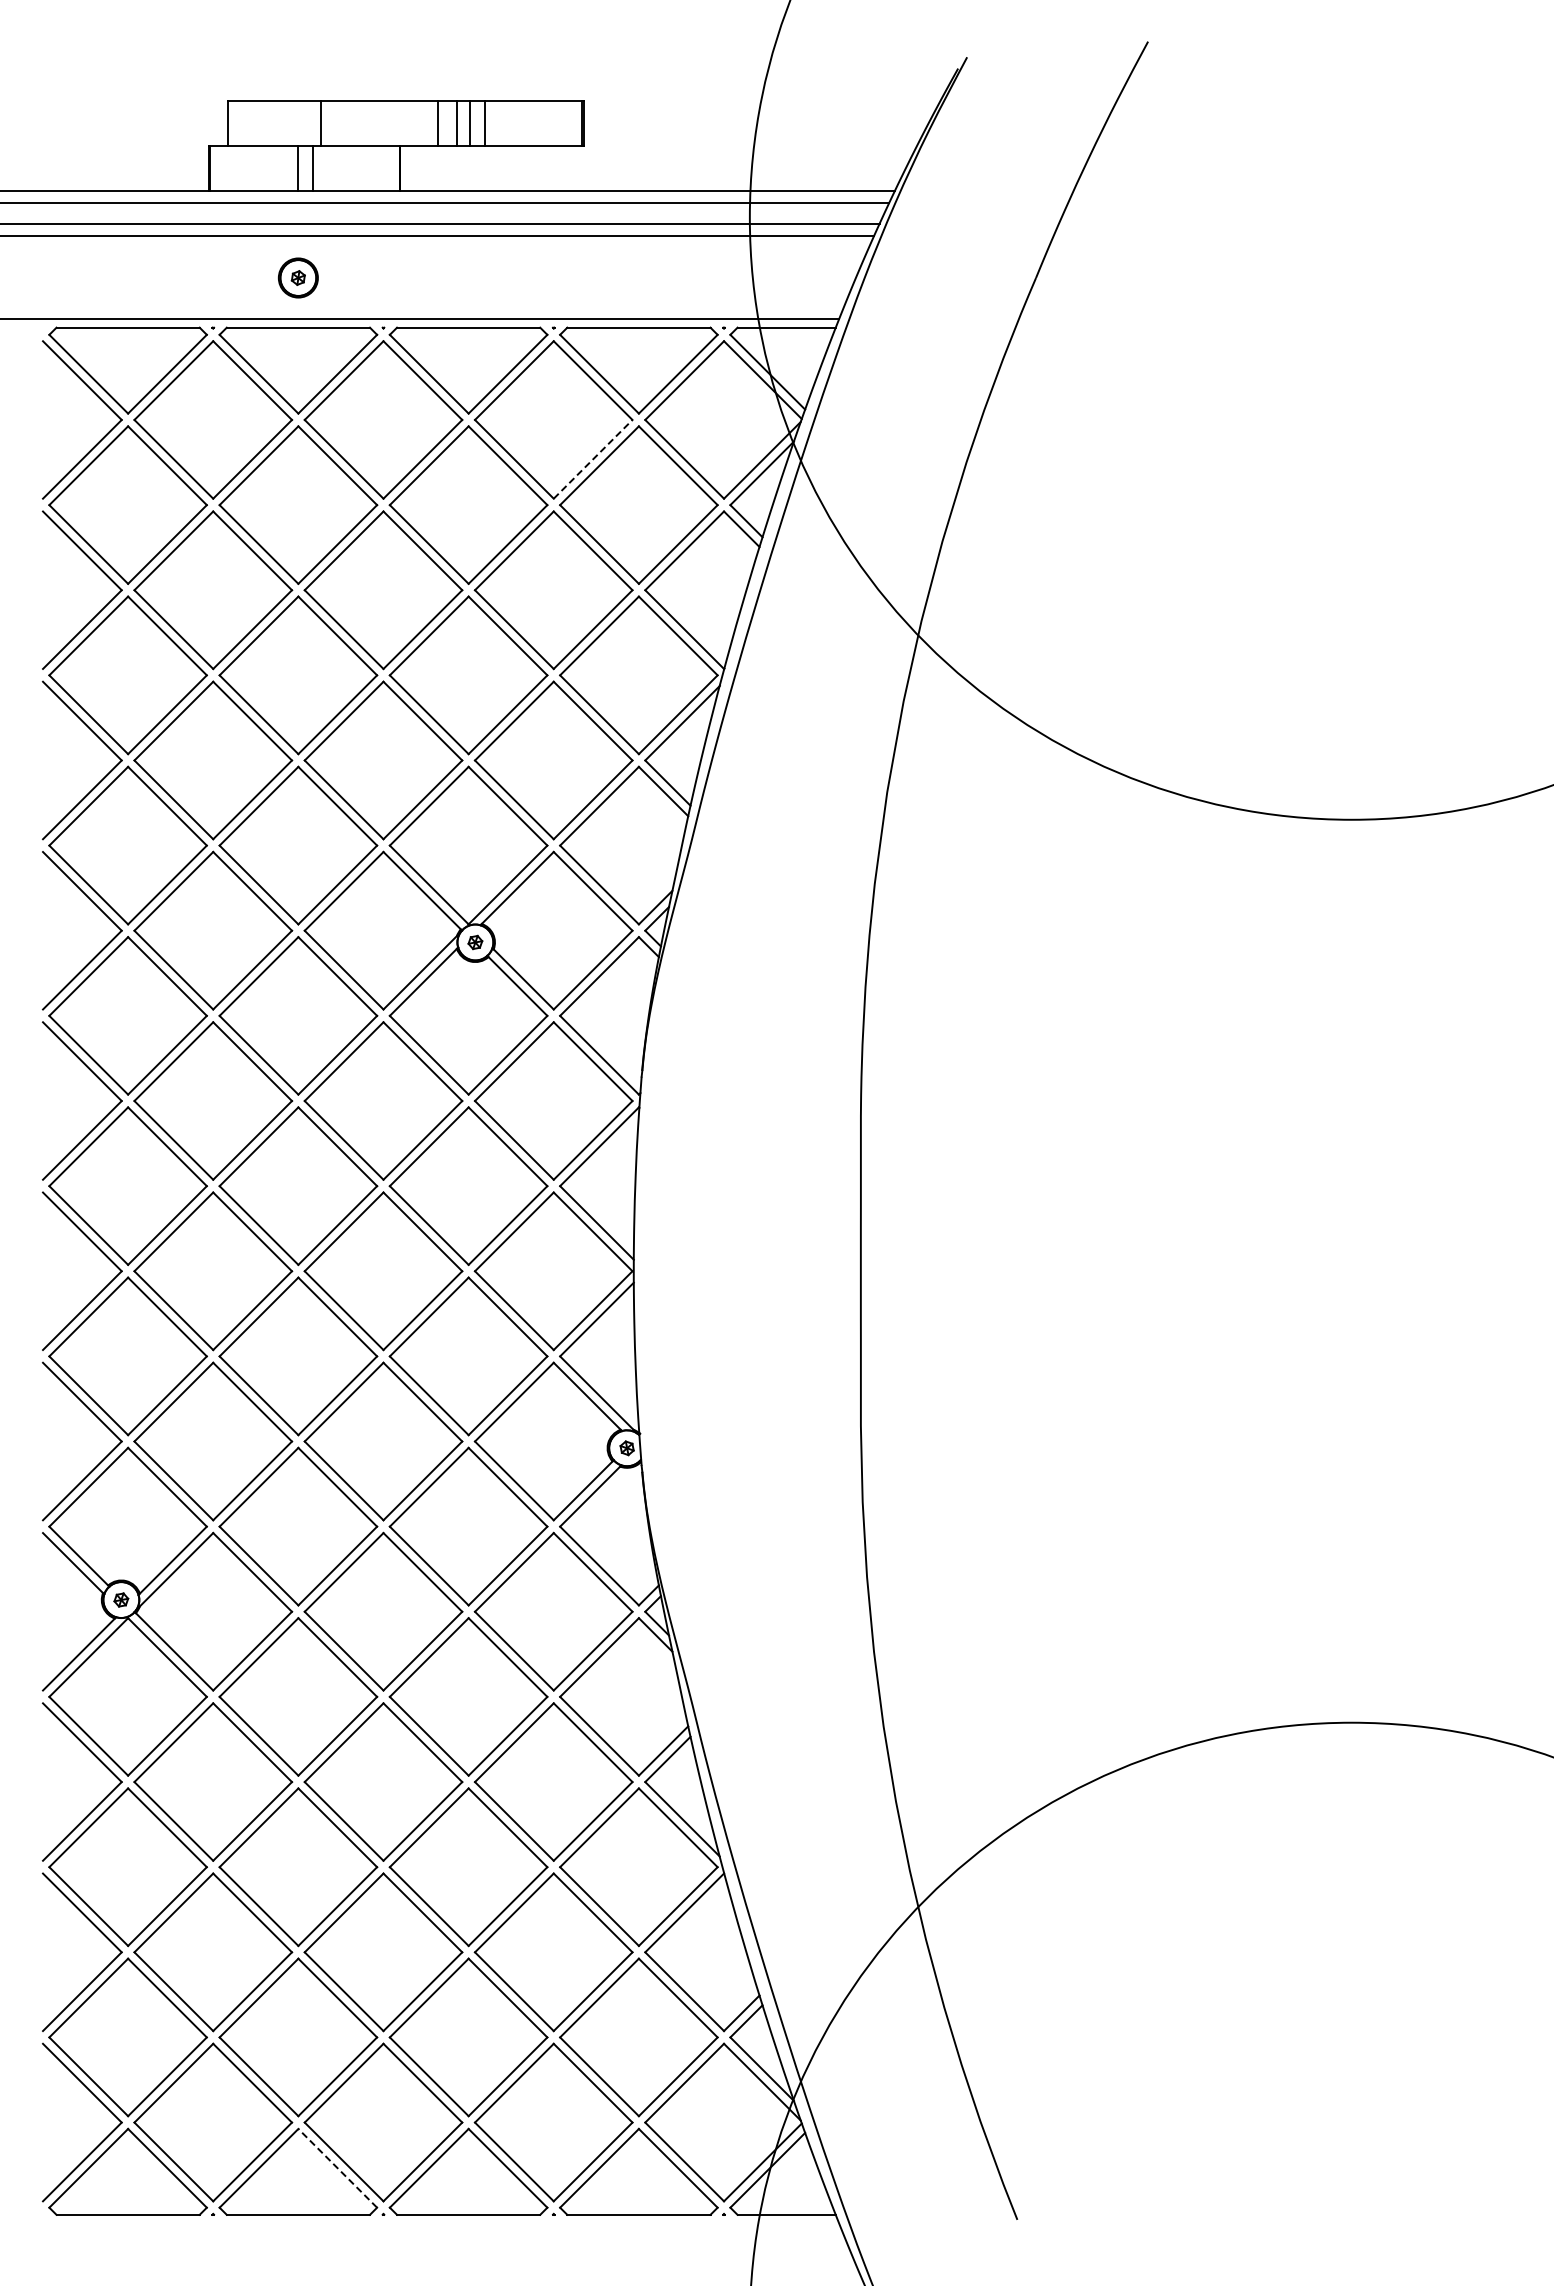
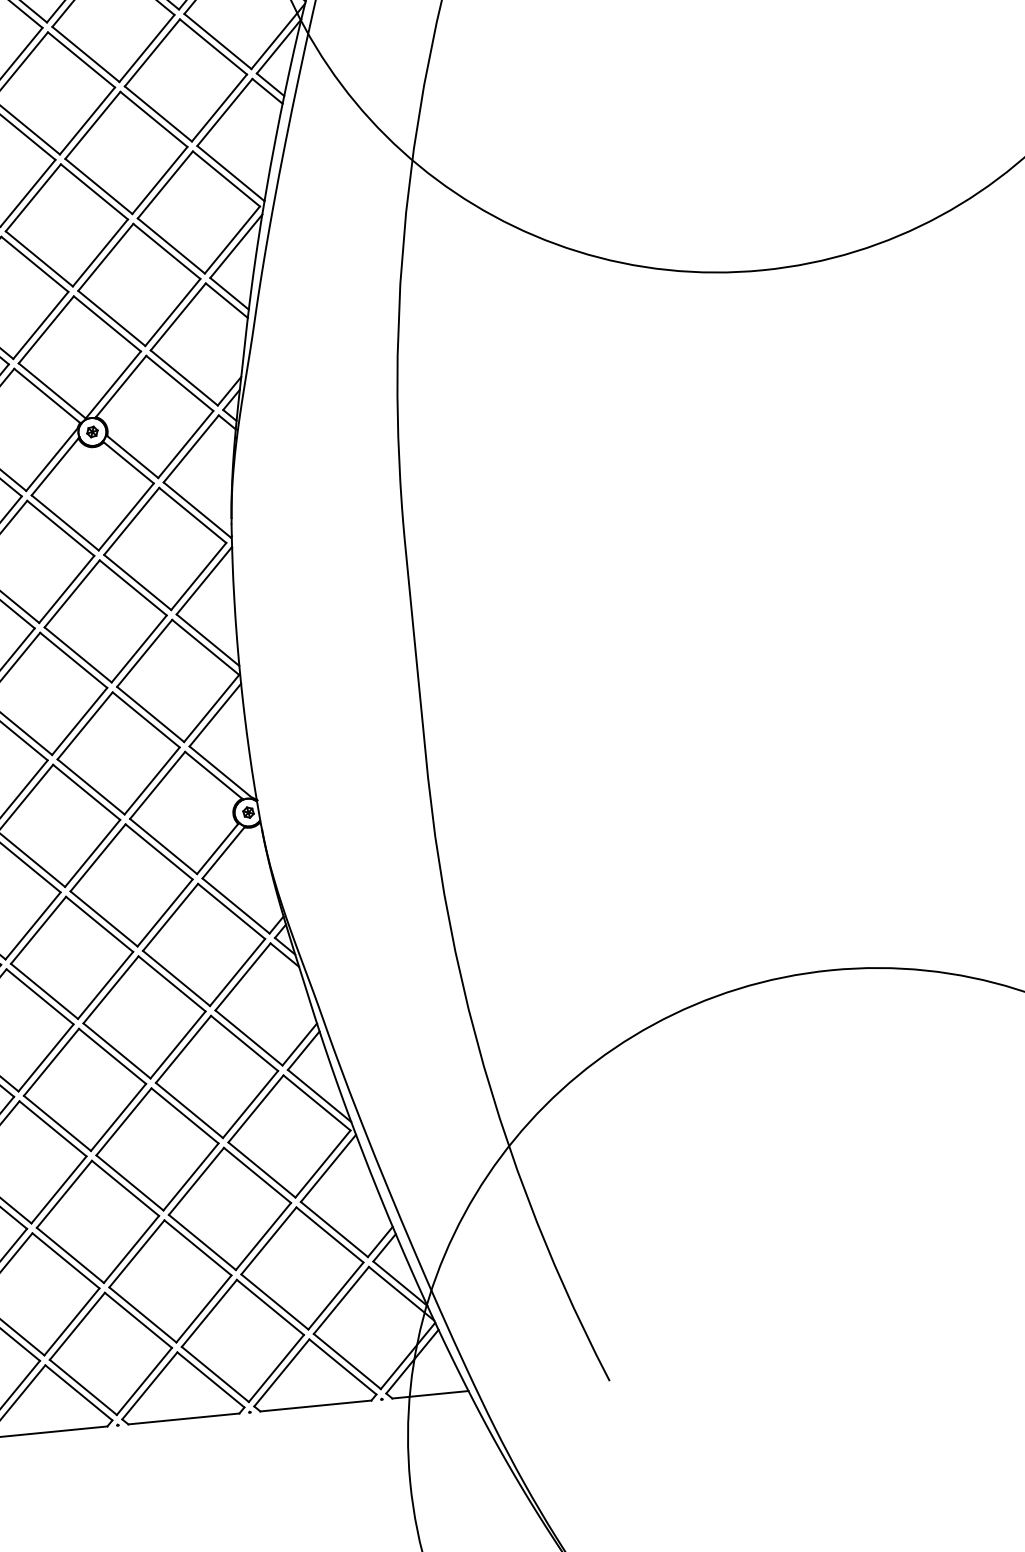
line: (593, 459) -> (147, 48), dashed -> solid
line: (337, 2168) -> (78, 1392), dashed -> solid

